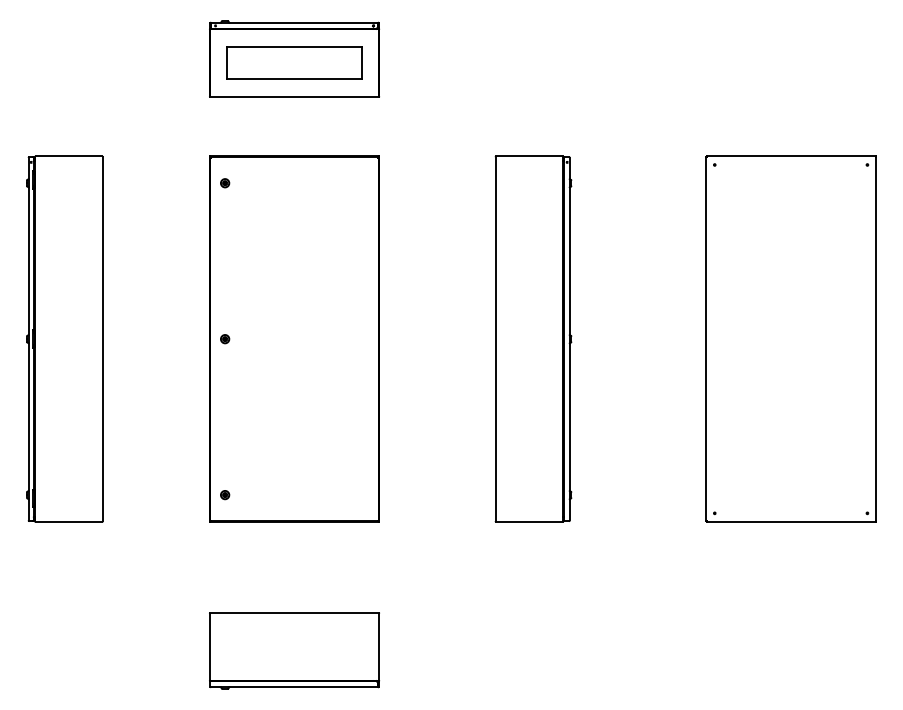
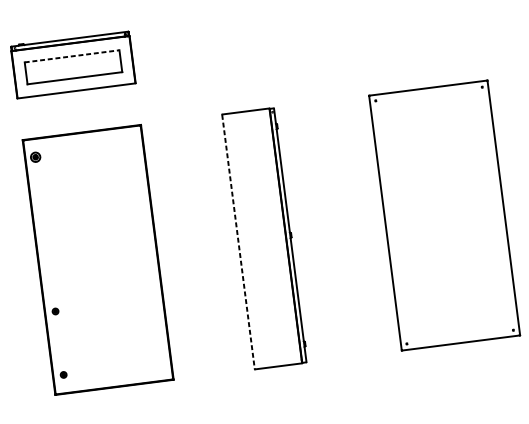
line: (294, 47) -> (72, 56), solid -> dashed
part: (225, 183) -> (36, 157), size x1.6
part: (225, 339) -> (55, 311), moved
line: (495, 339) -> (238, 242), solid -> dashed

